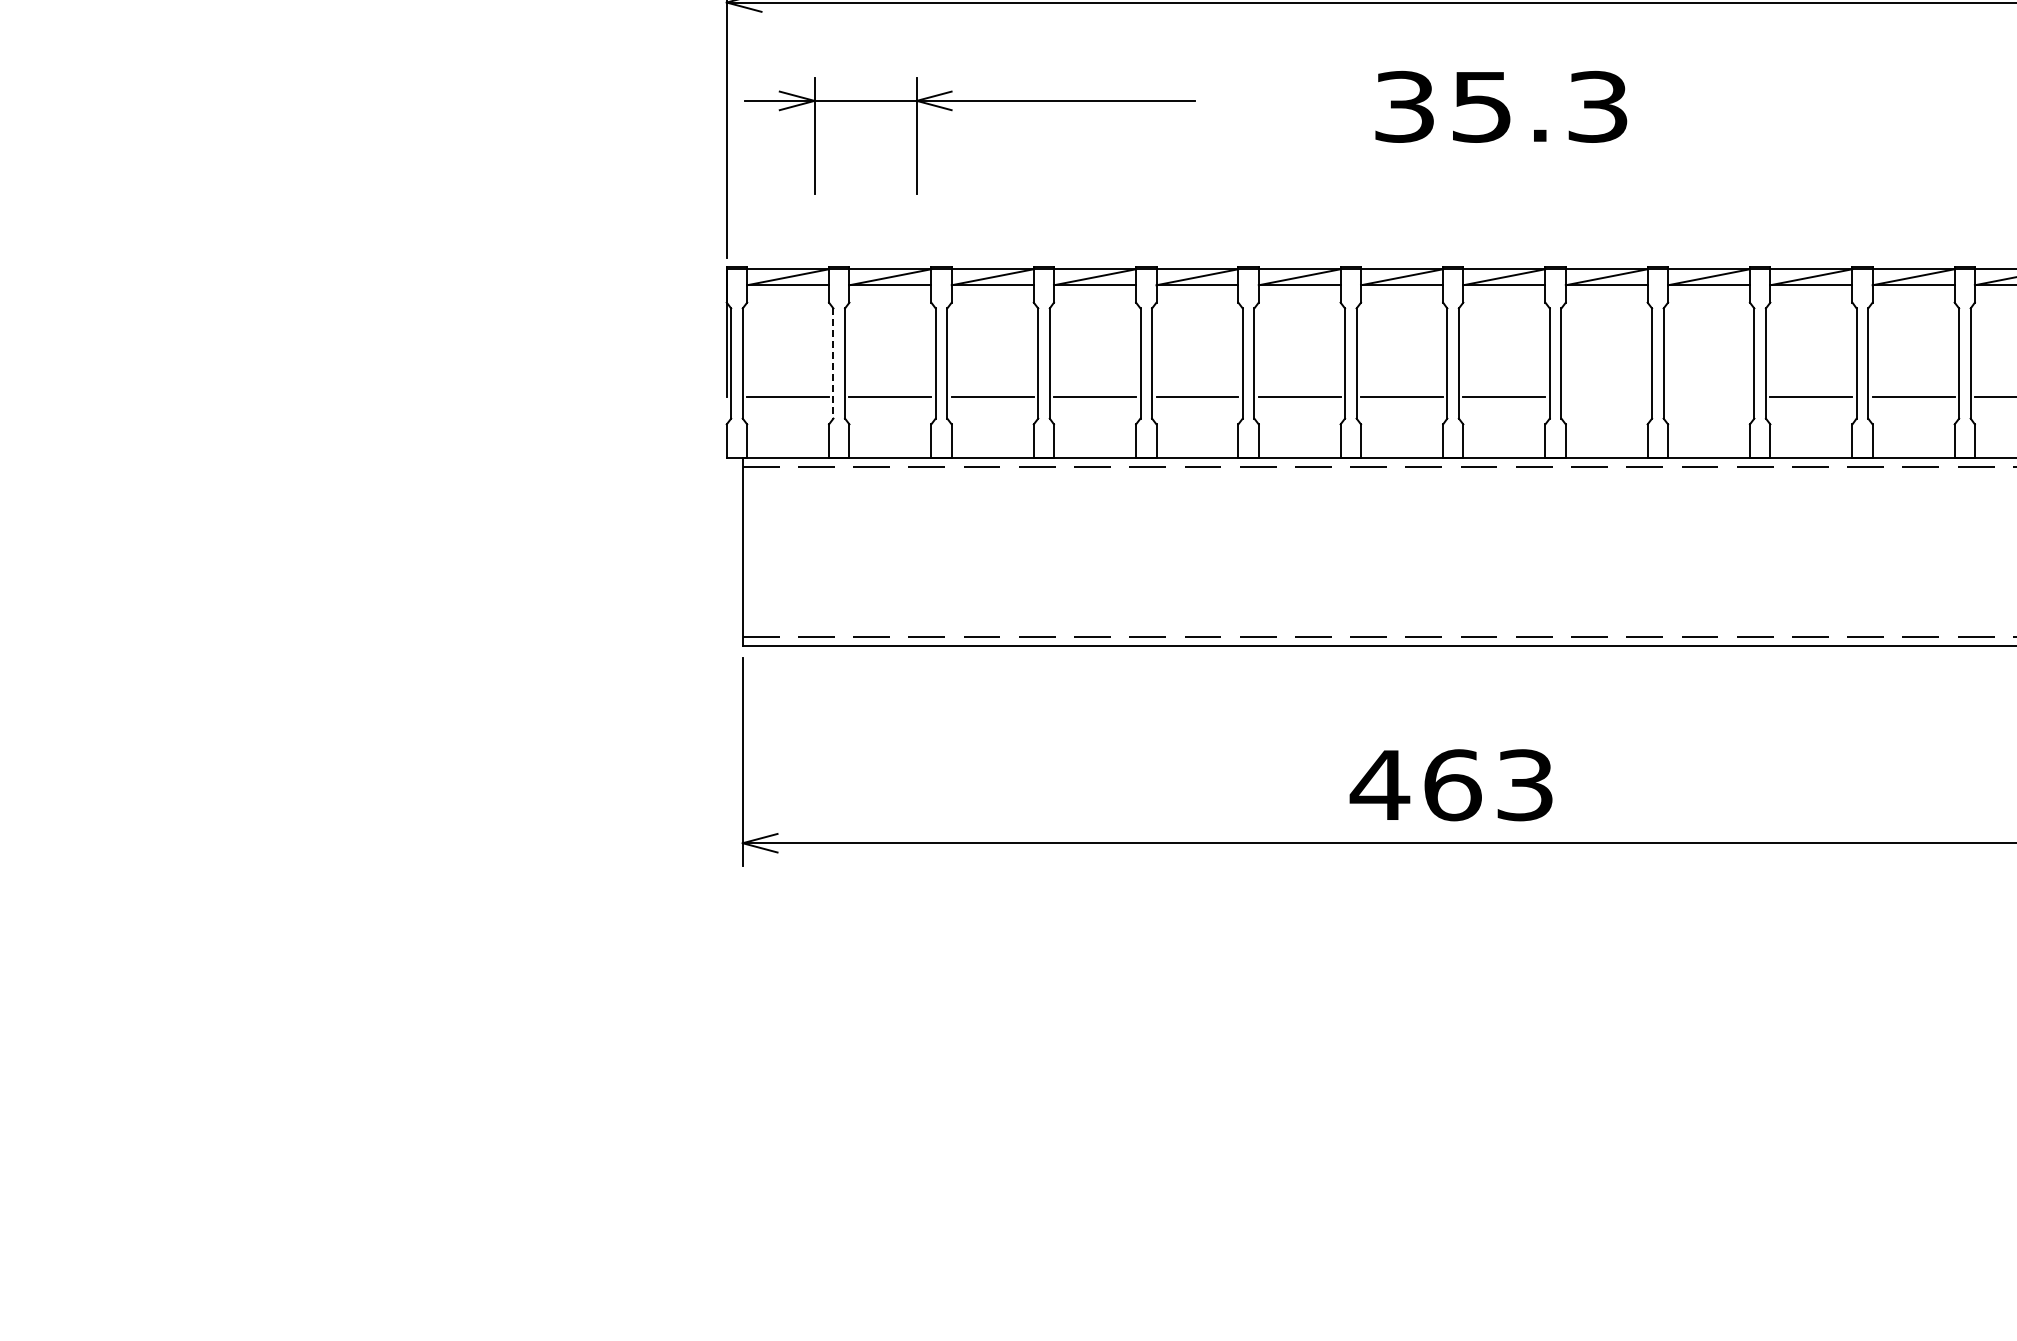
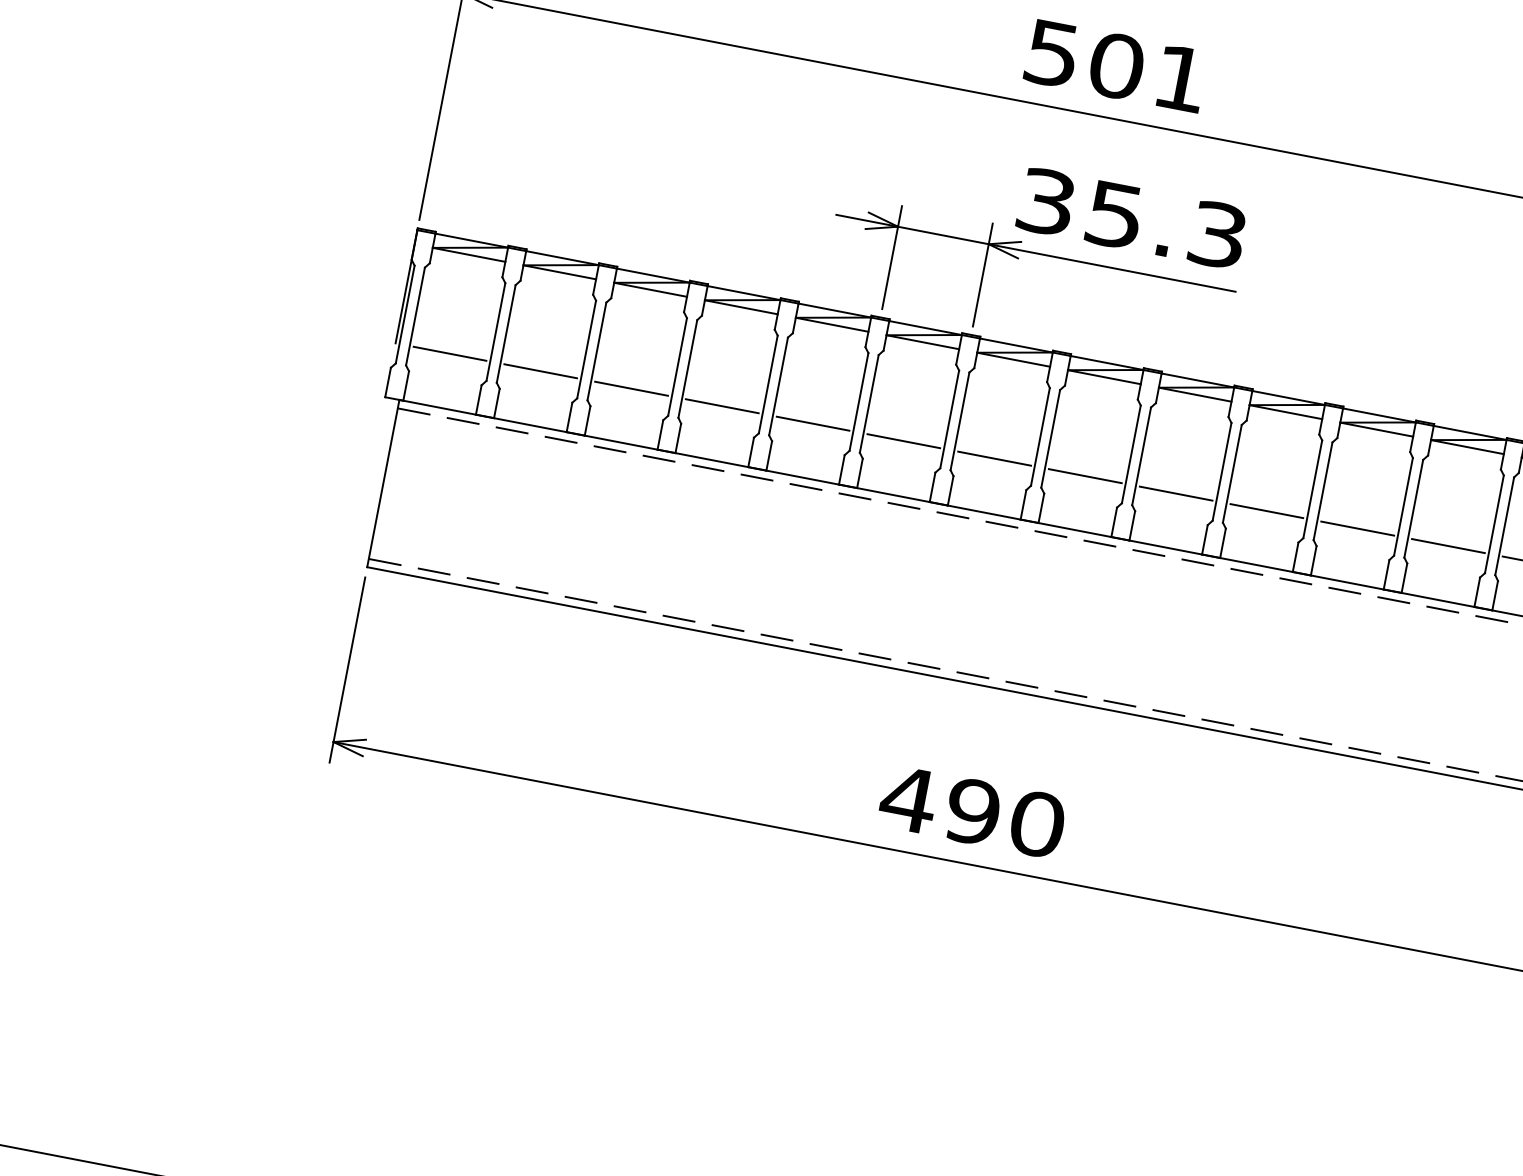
part: (951, 111) -> (1017, 259), moved
line: (833, 364) -> (495, 332), dashed -> solid
line: (1606, 396) -> (1175, 493), added
line: (1708, 396) -> (1266, 510), added
text: (1488, 785) -> (1004, 818), 463 -> 490

